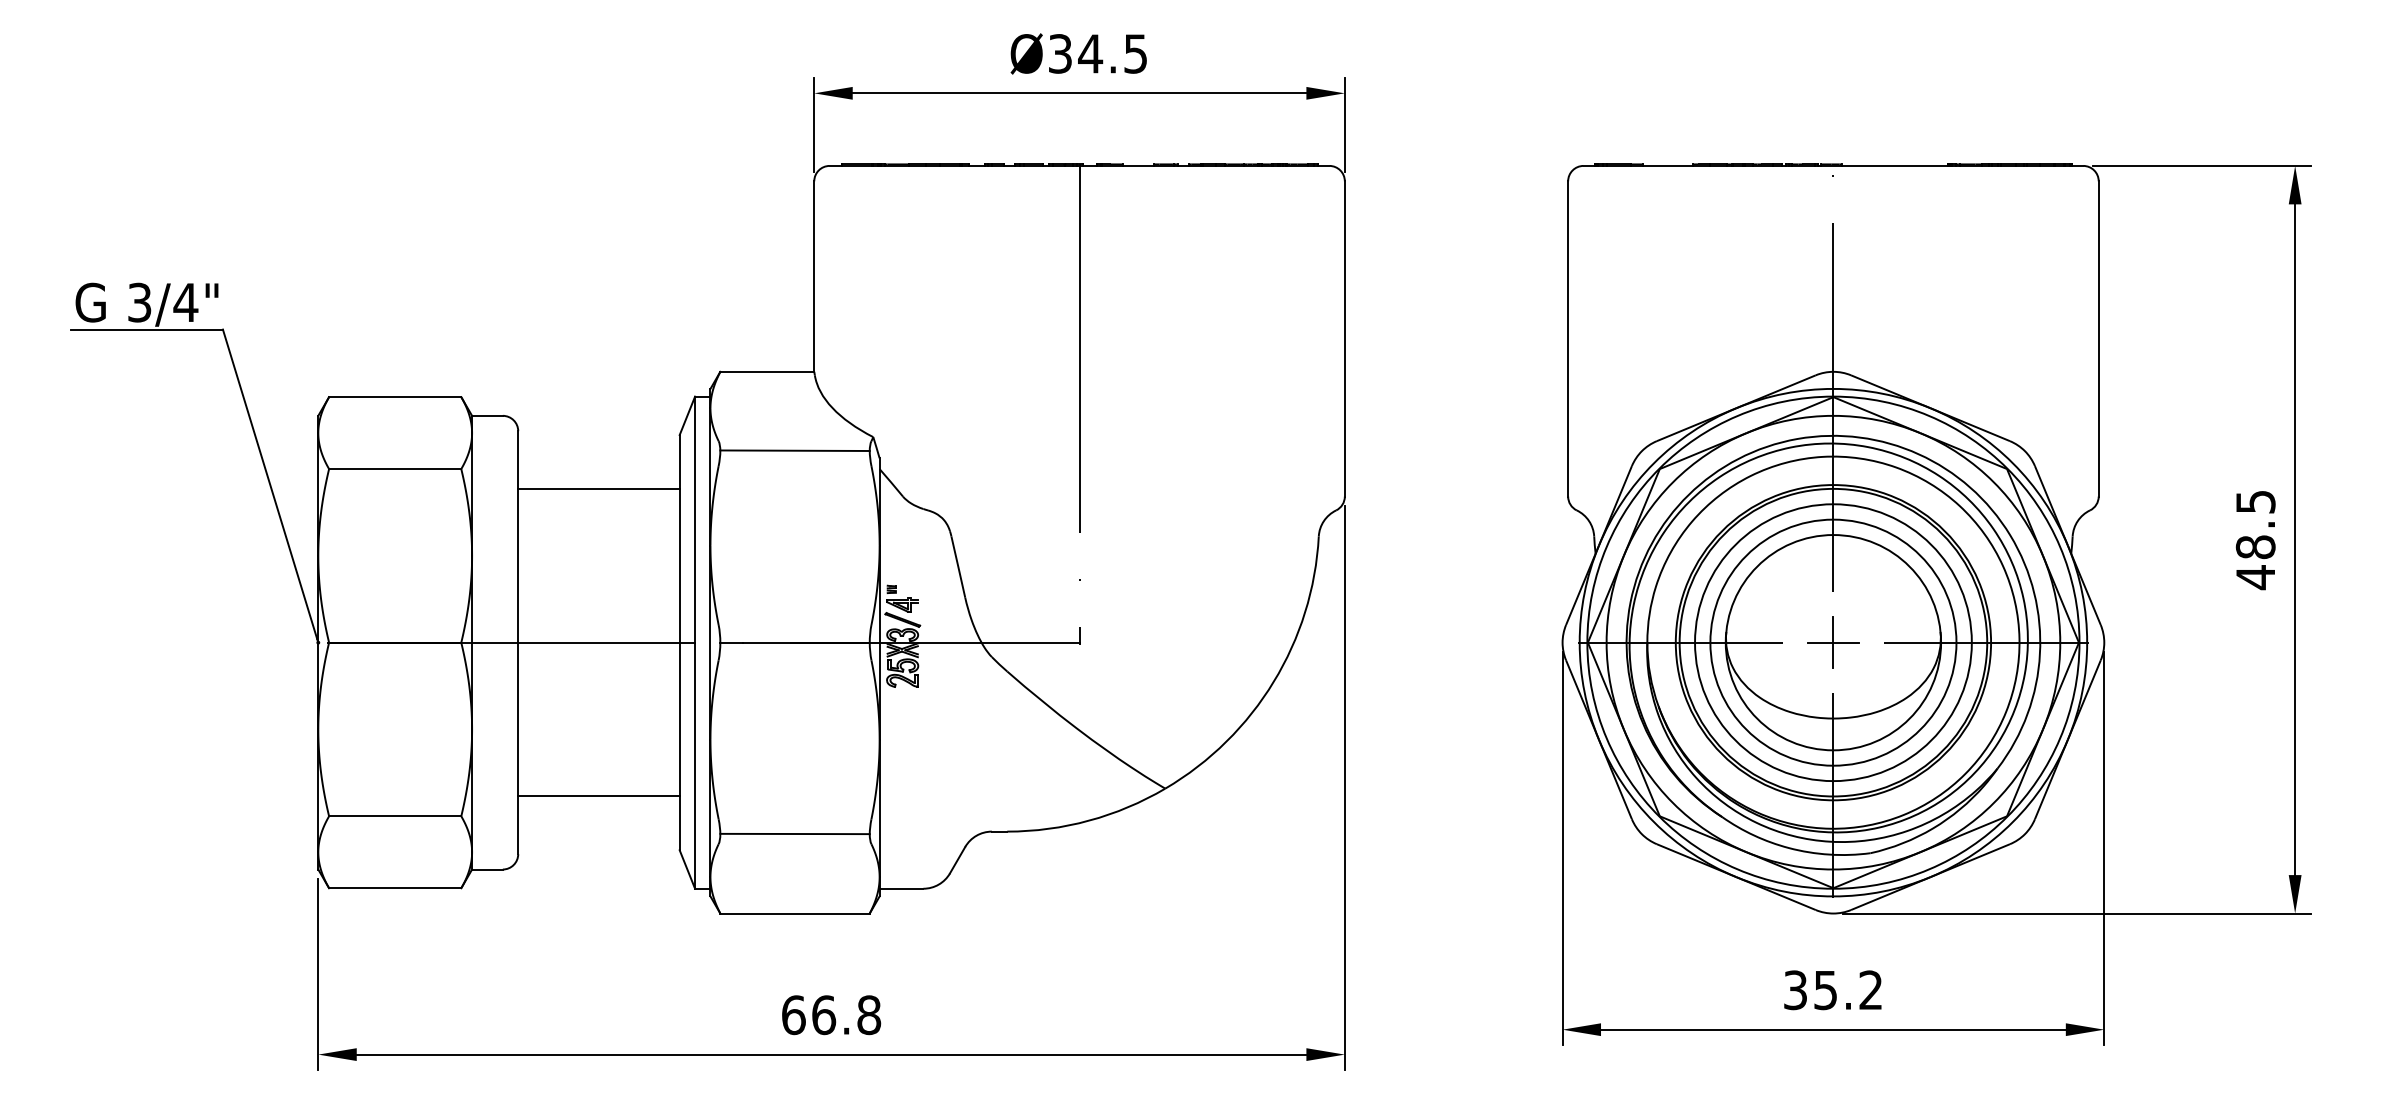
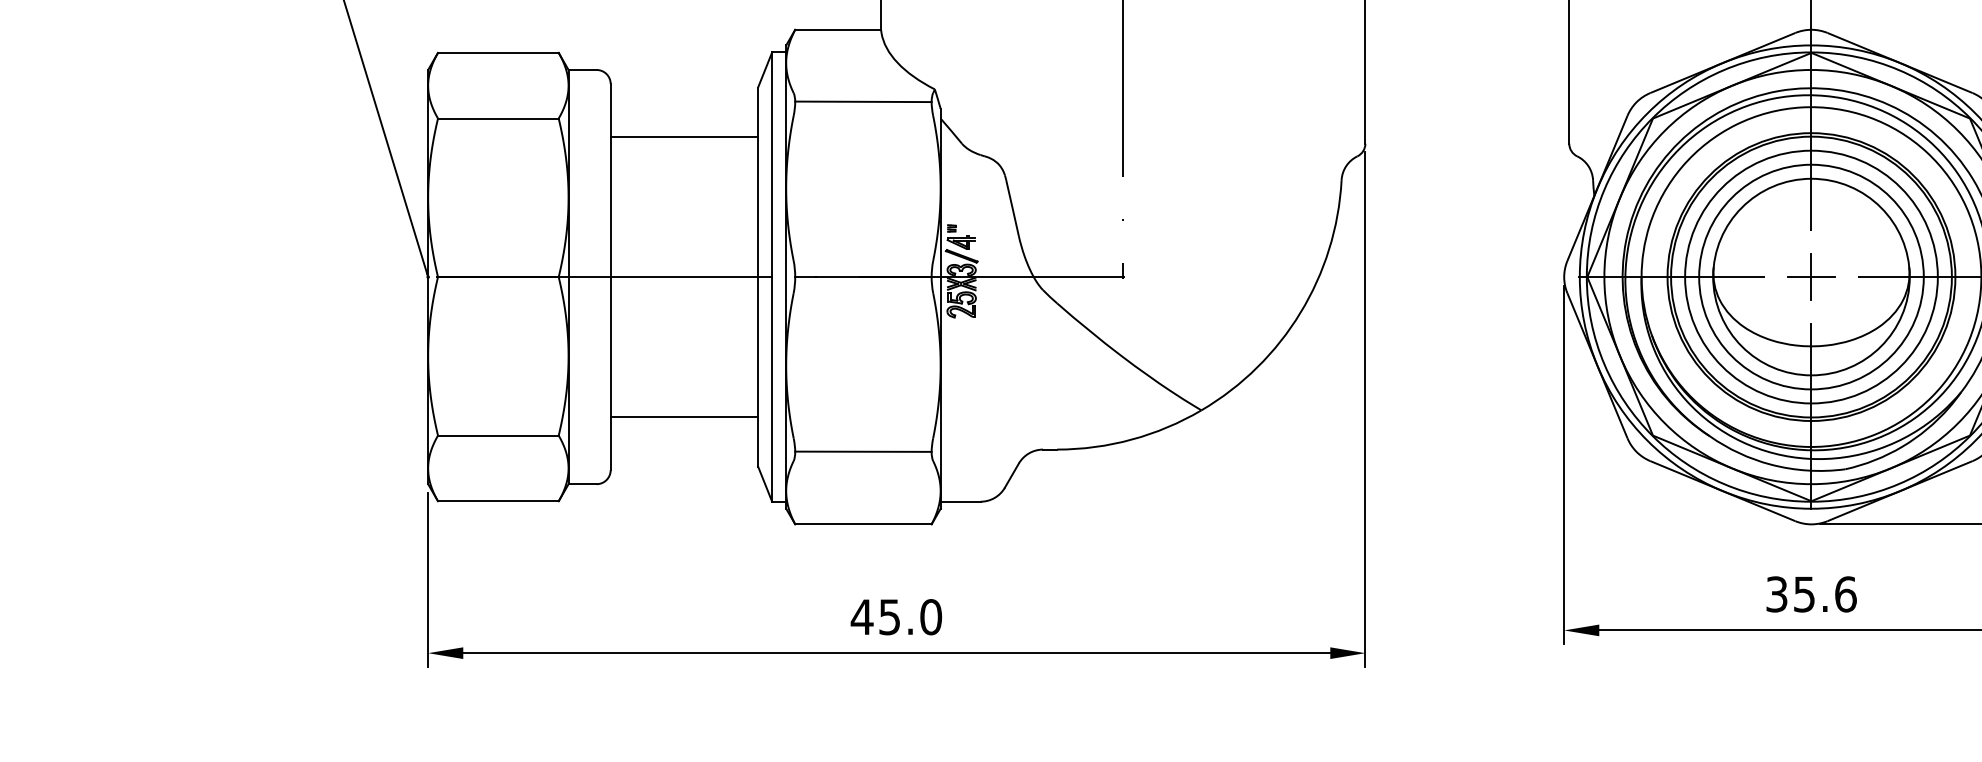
text: (1871, 990) -> (1846, 594), 35.2 -> 35.6
text: (831, 1015) -> (896, 617), 66.8 -> 45.0

